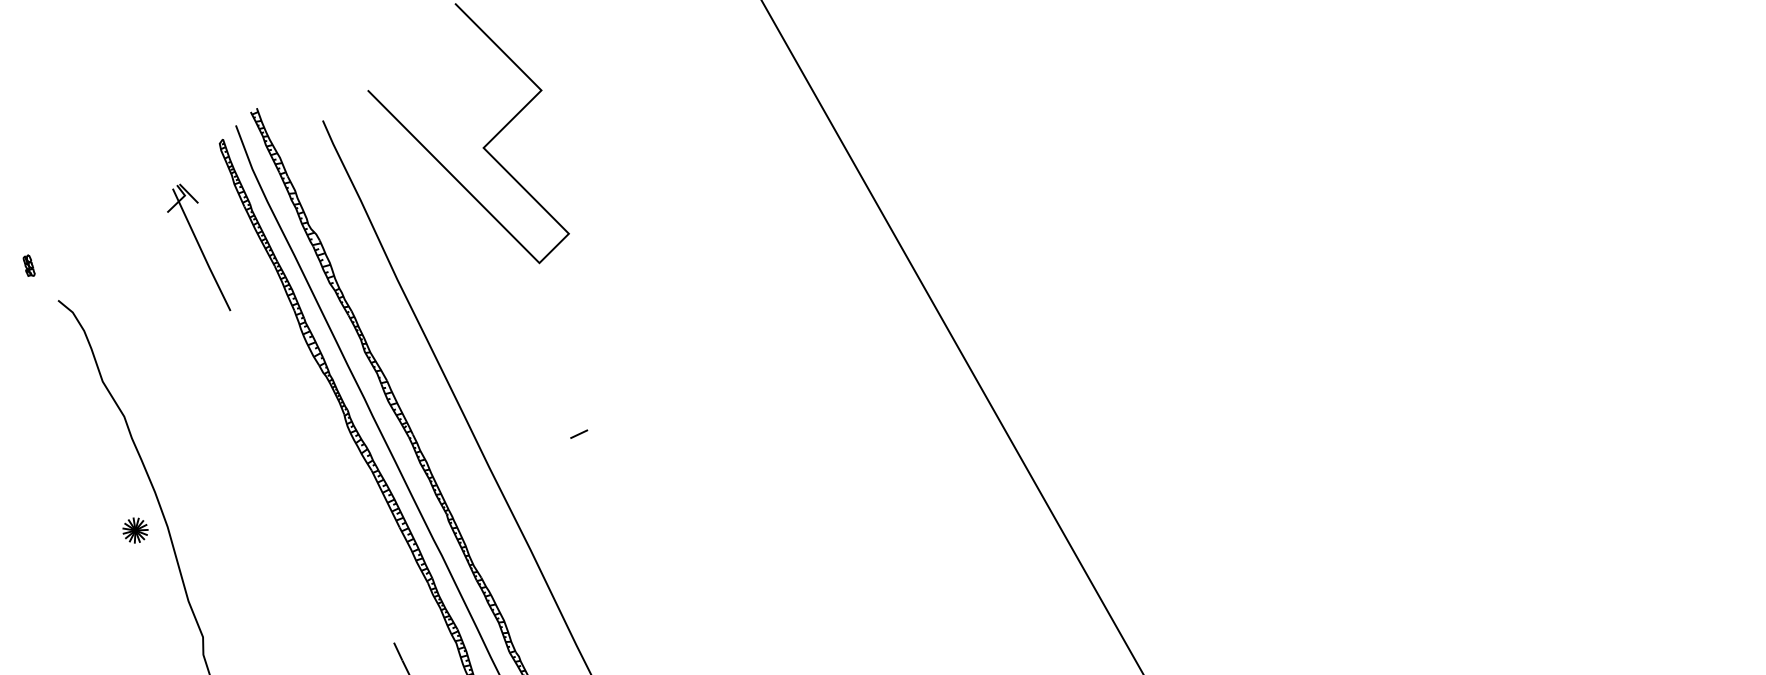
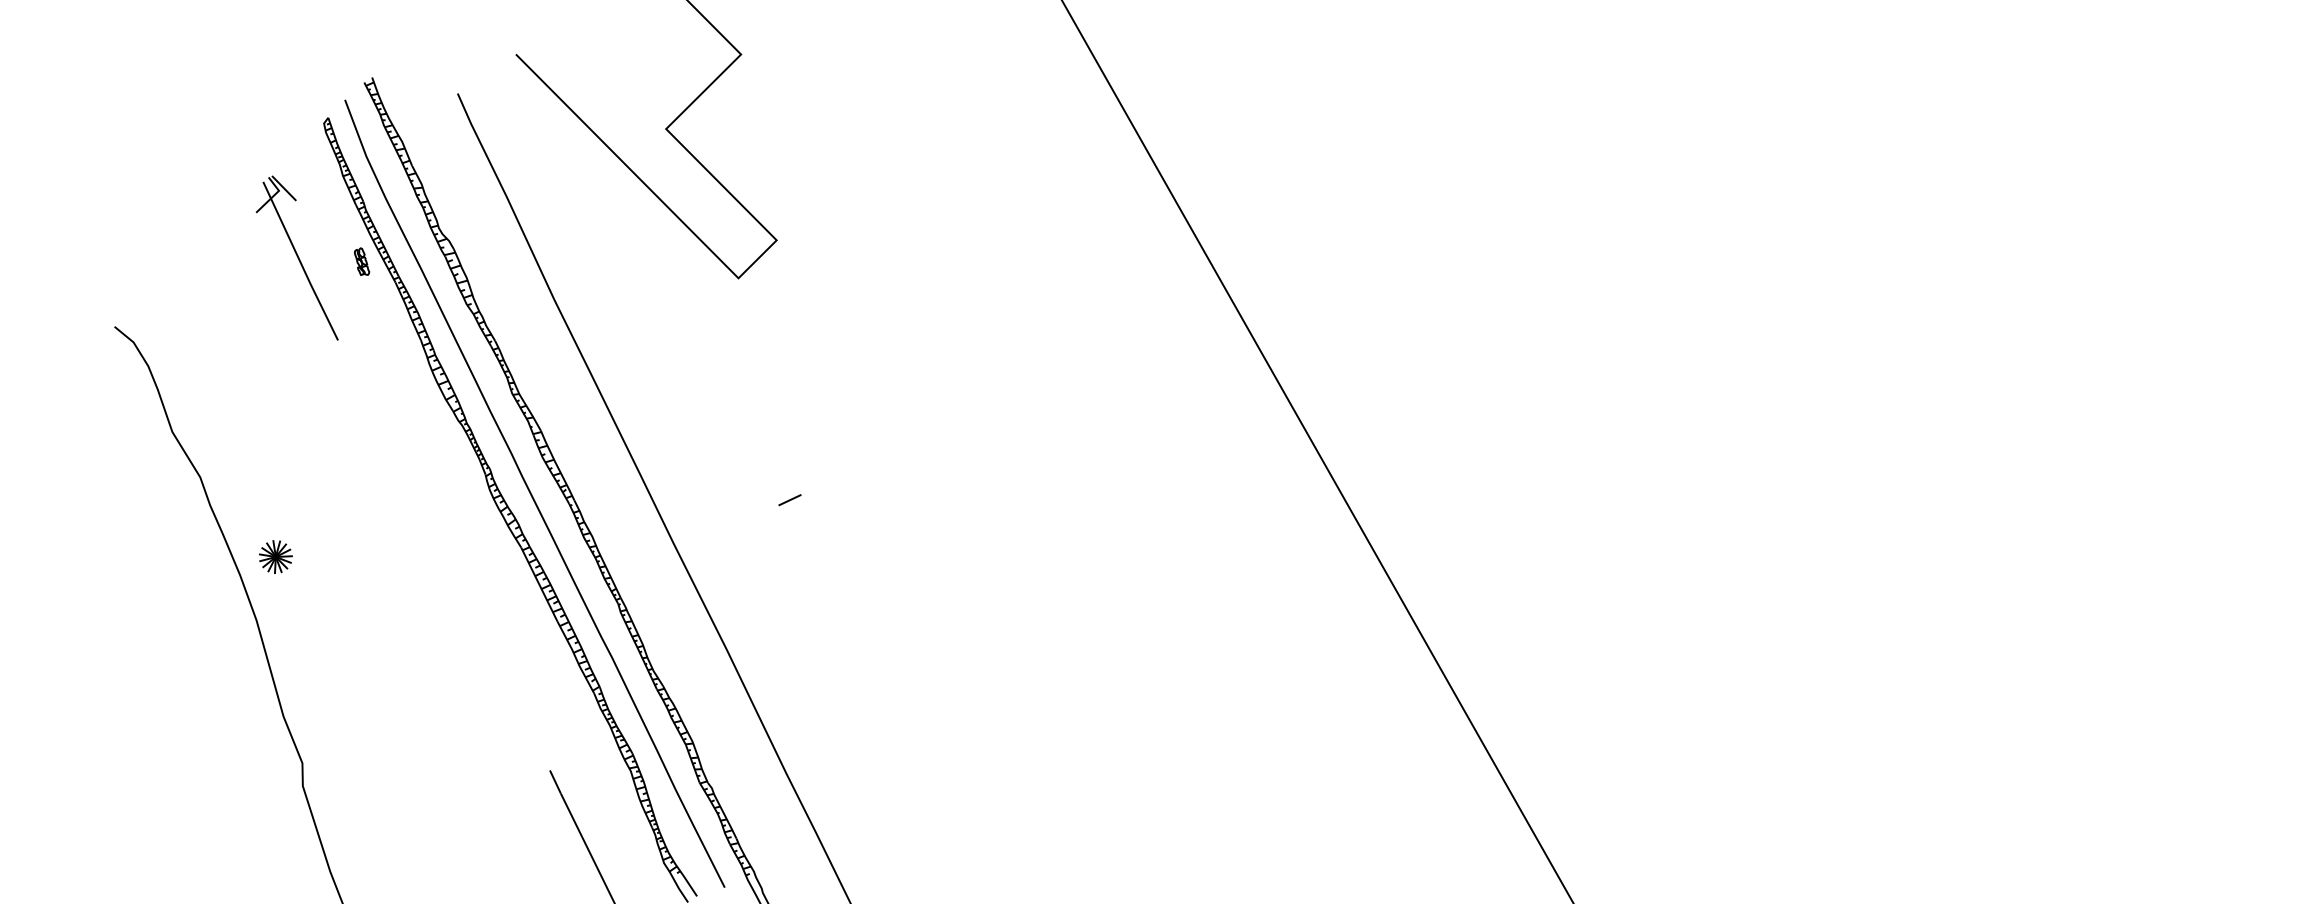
part: (29, 265) -> (362, 261), moved
part: (135, 530) -> (275, 556), moved

